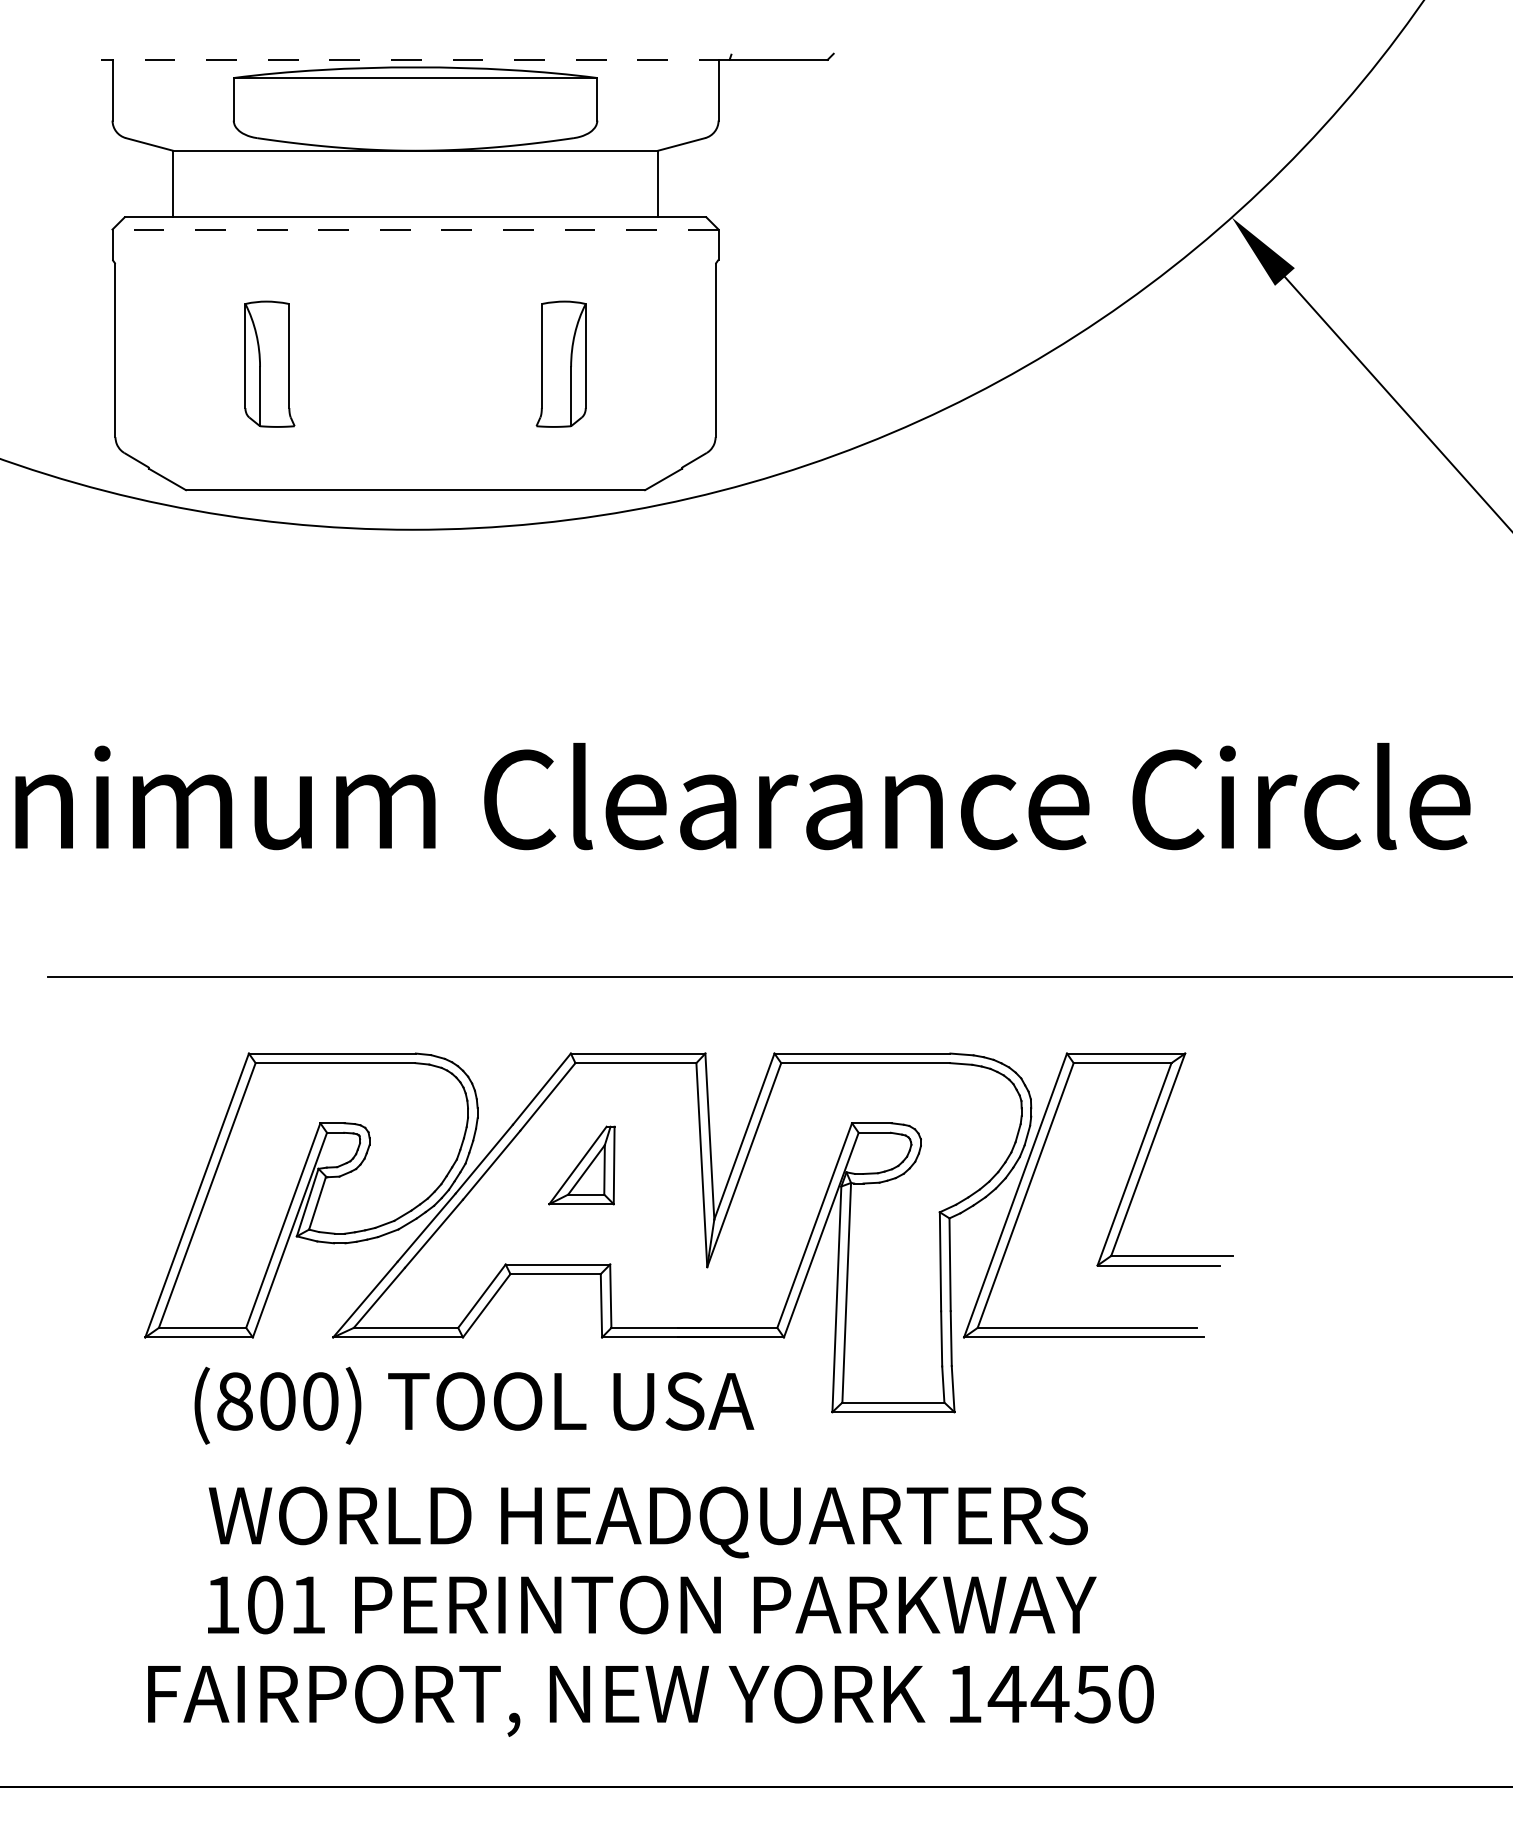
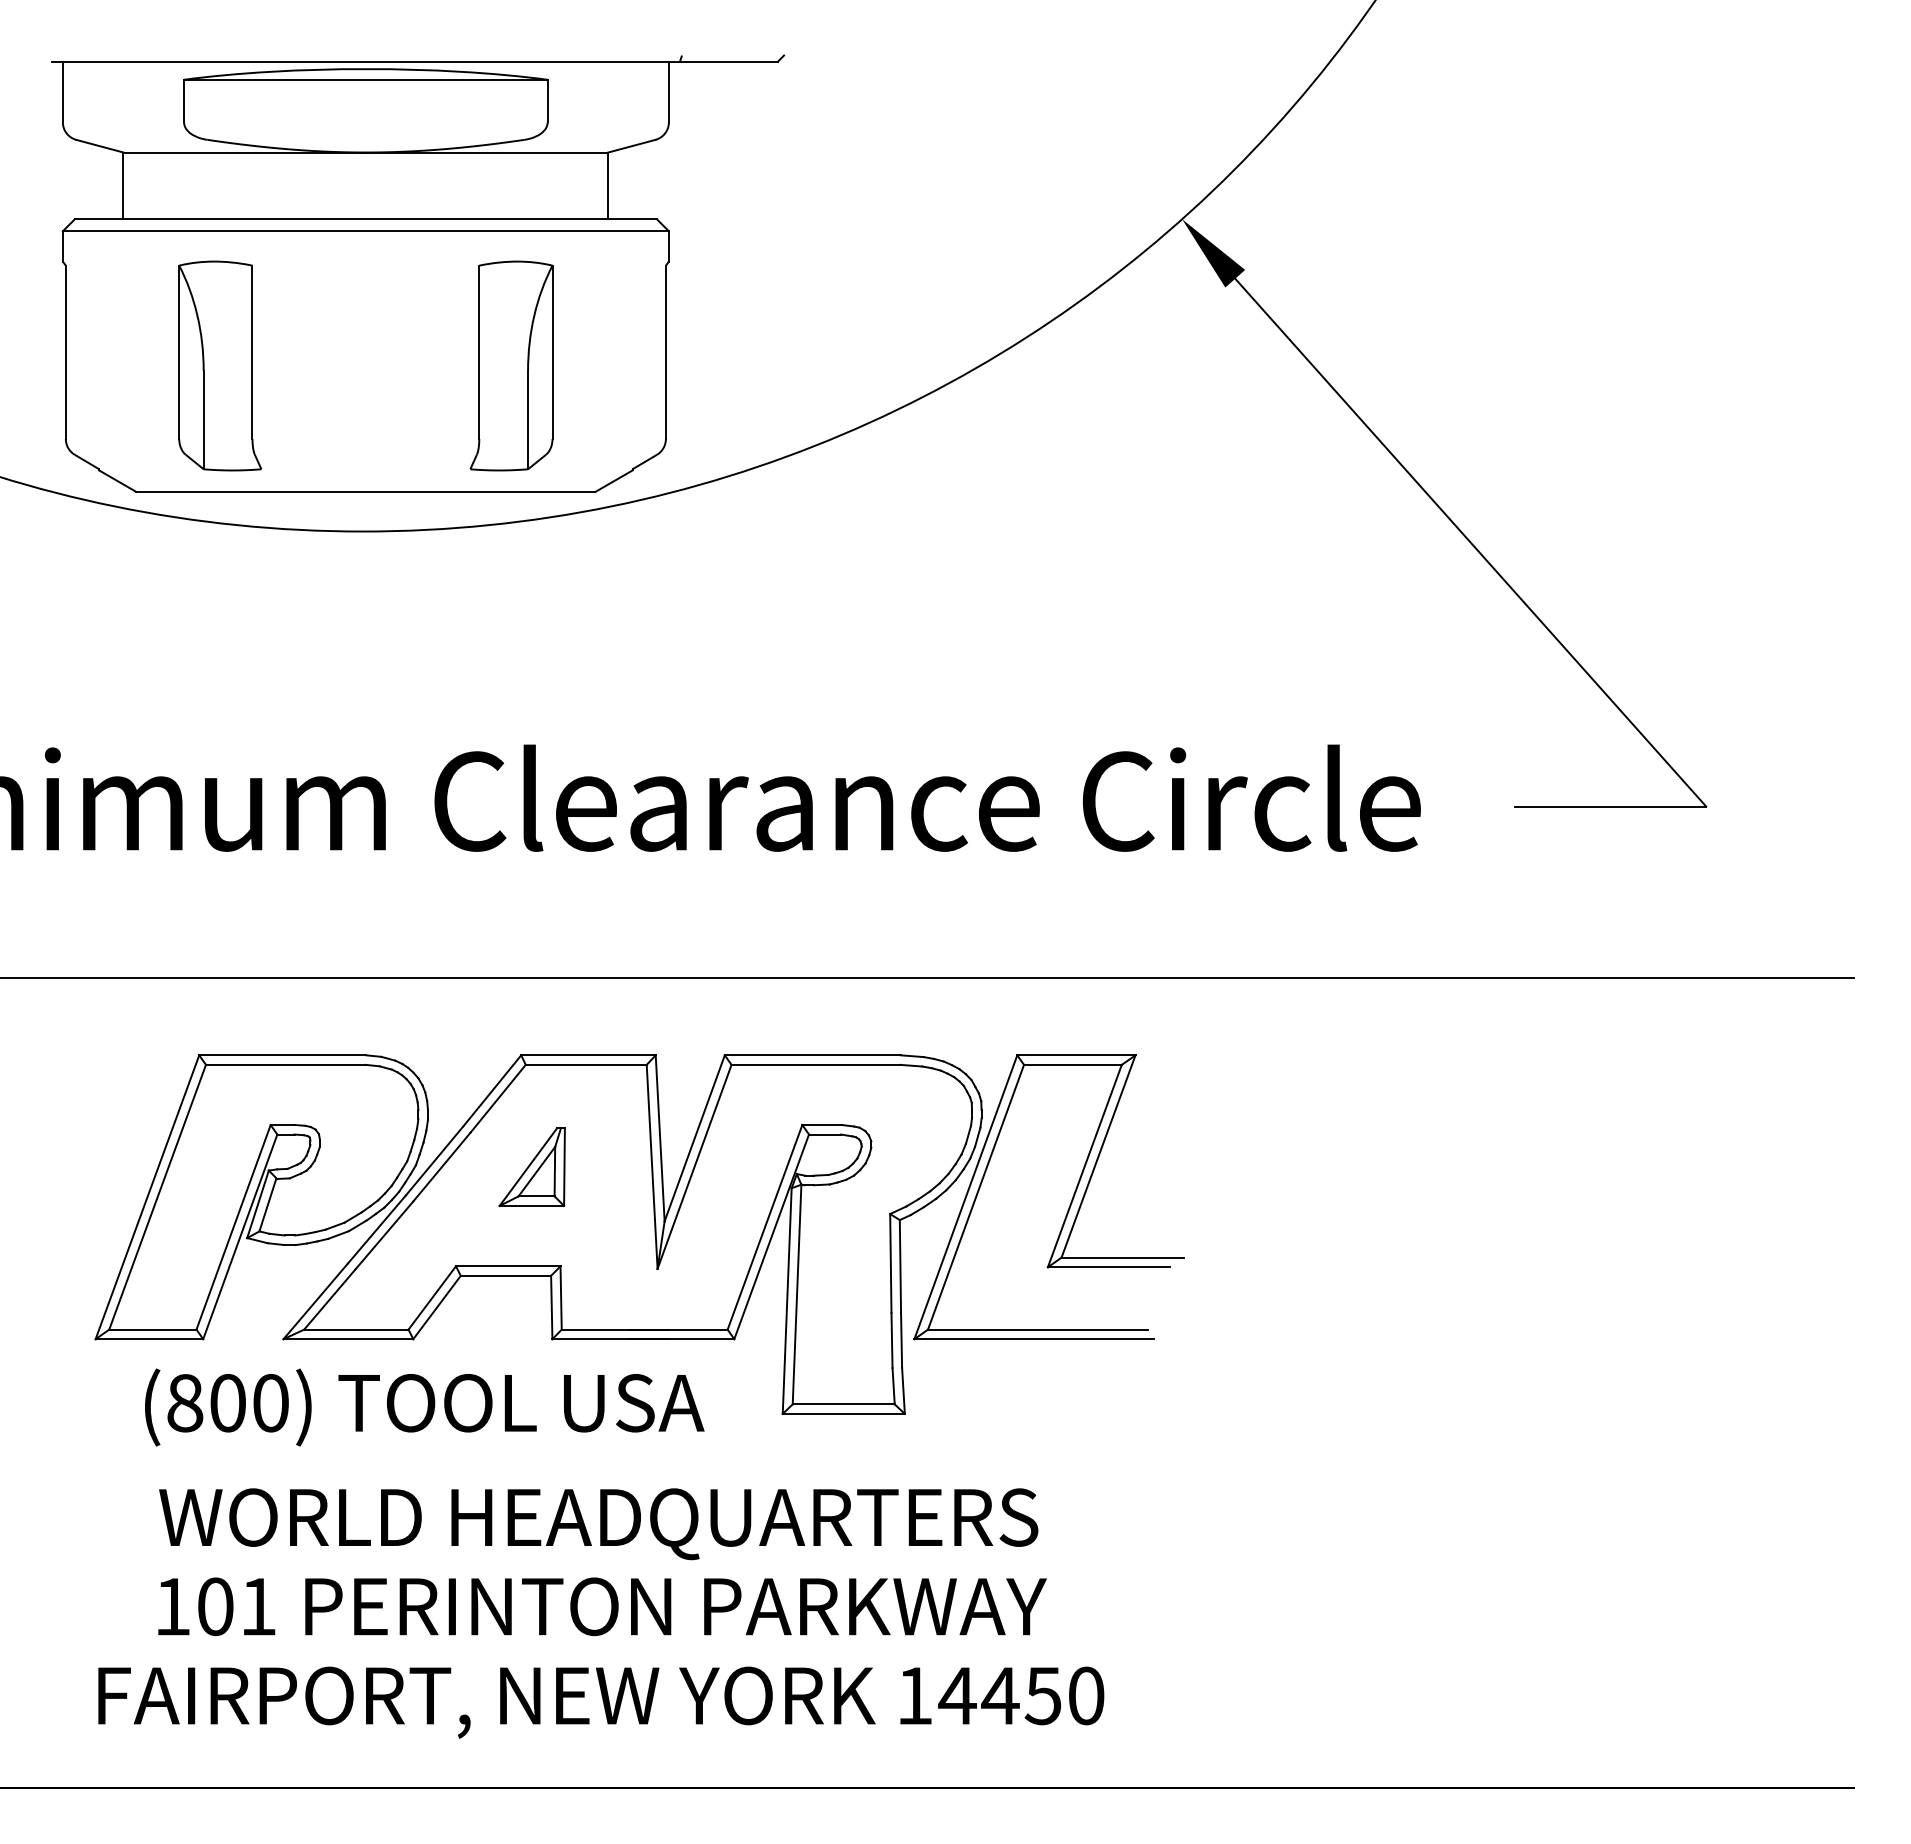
line: (415, 59) -> (365, 61), dashed -> solid
line: (415, 229) -> (365, 231), dashed -> solid
part: (270, 363) -> (220, 365), size x1.67
part: (561, 363) -> (511, 365), size x1.67

